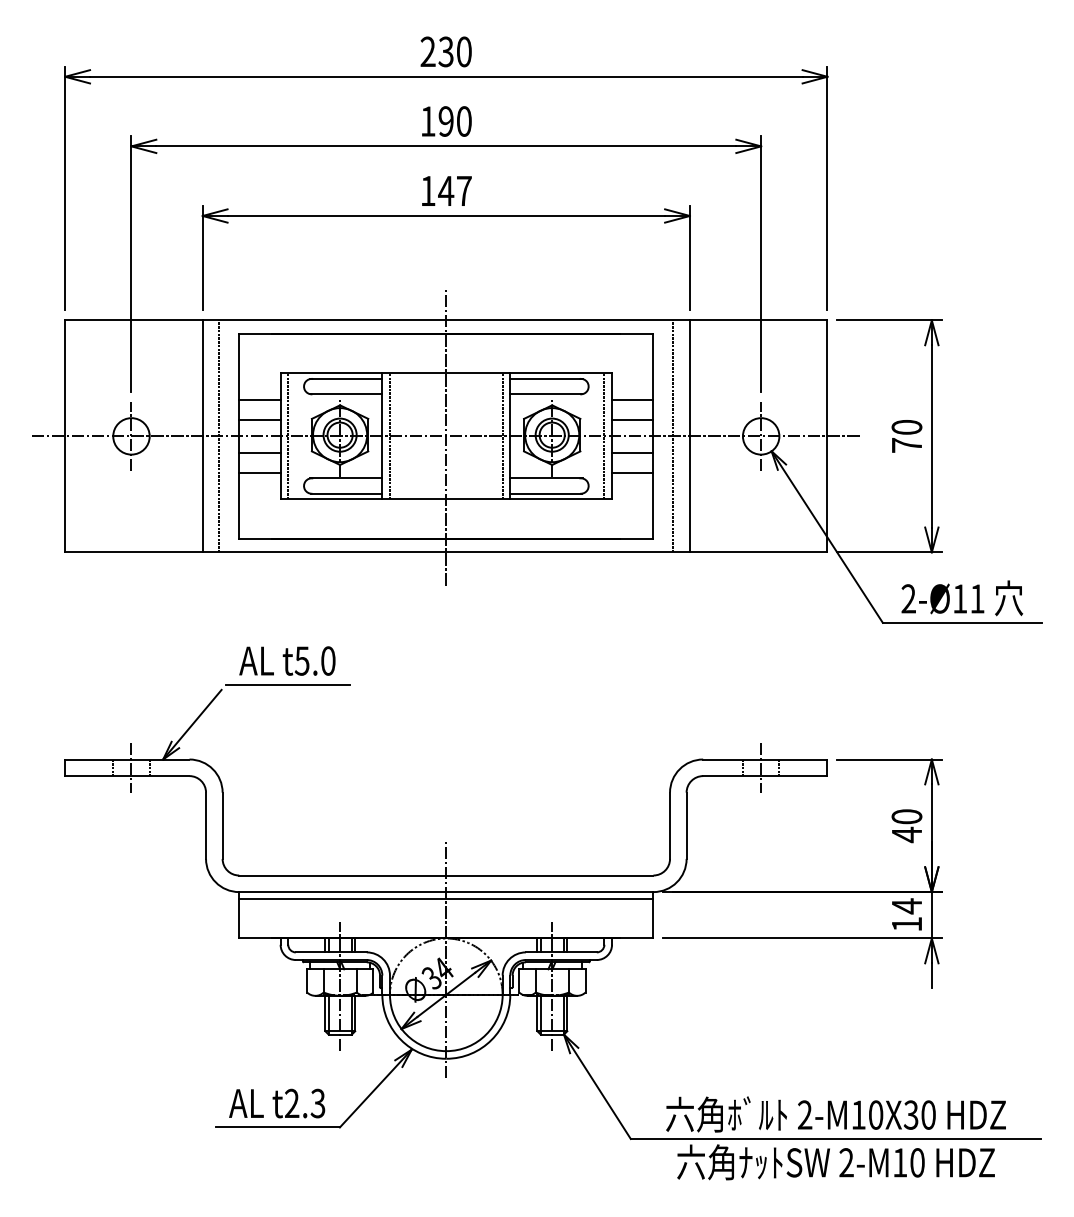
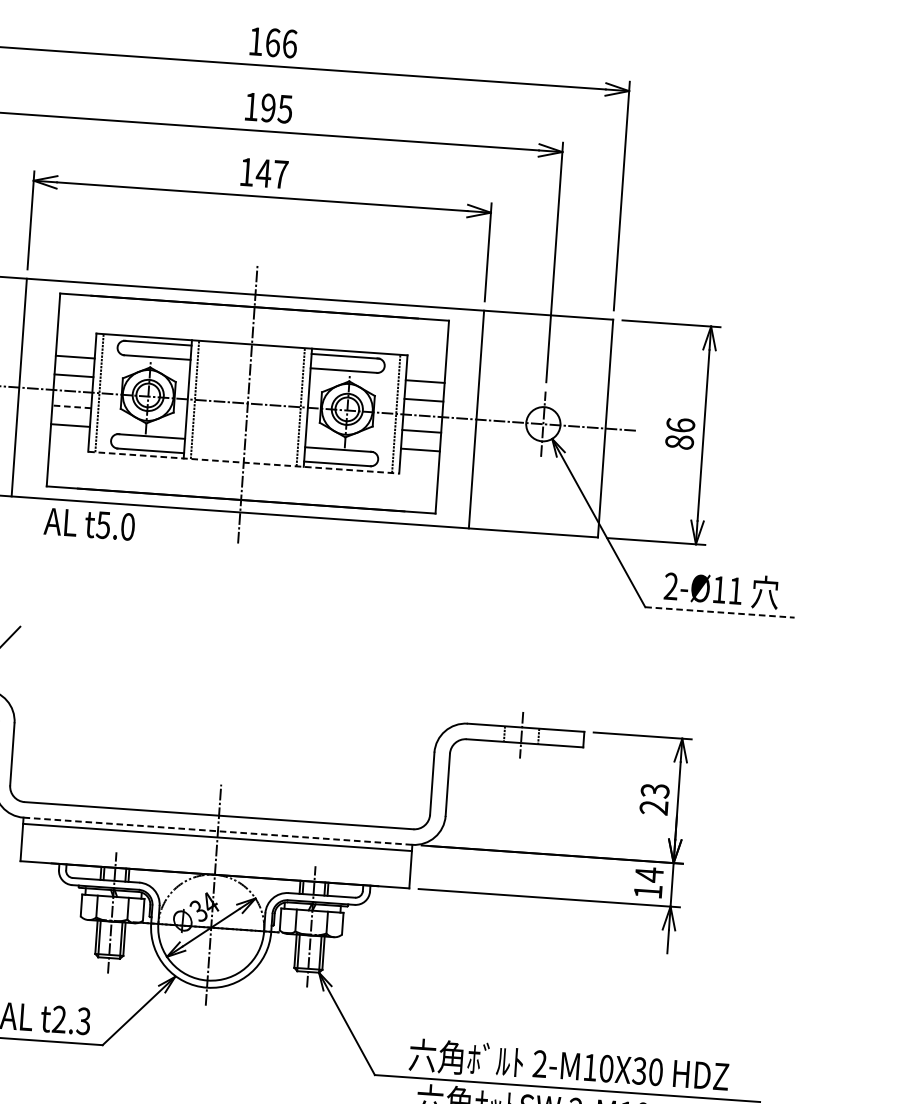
text: (445, 51) -> (272, 42), 230 -> 166
text: (463, 121) -> (284, 109), 190 -> 195
text: (906, 435) -> (679, 432), 70 -> 86
line: (219, 436) -> (34, 388), removed
line: (673, 436) -> (461, 418), removed
line: (259, 452) -> (71, 406), solid -> dashed
line: (446, 499) -> (243, 462), solid -> dashed
line: (962, 622) -> (720, 612), solid -> dashed
text: (287, 660) -> (89, 523), moved
line: (288, 684) -> (83, 626), removed
text: (906, 826) -> (654, 799), 40 -> 23
line: (446, 892) -> (218, 831), solid -> dashed

